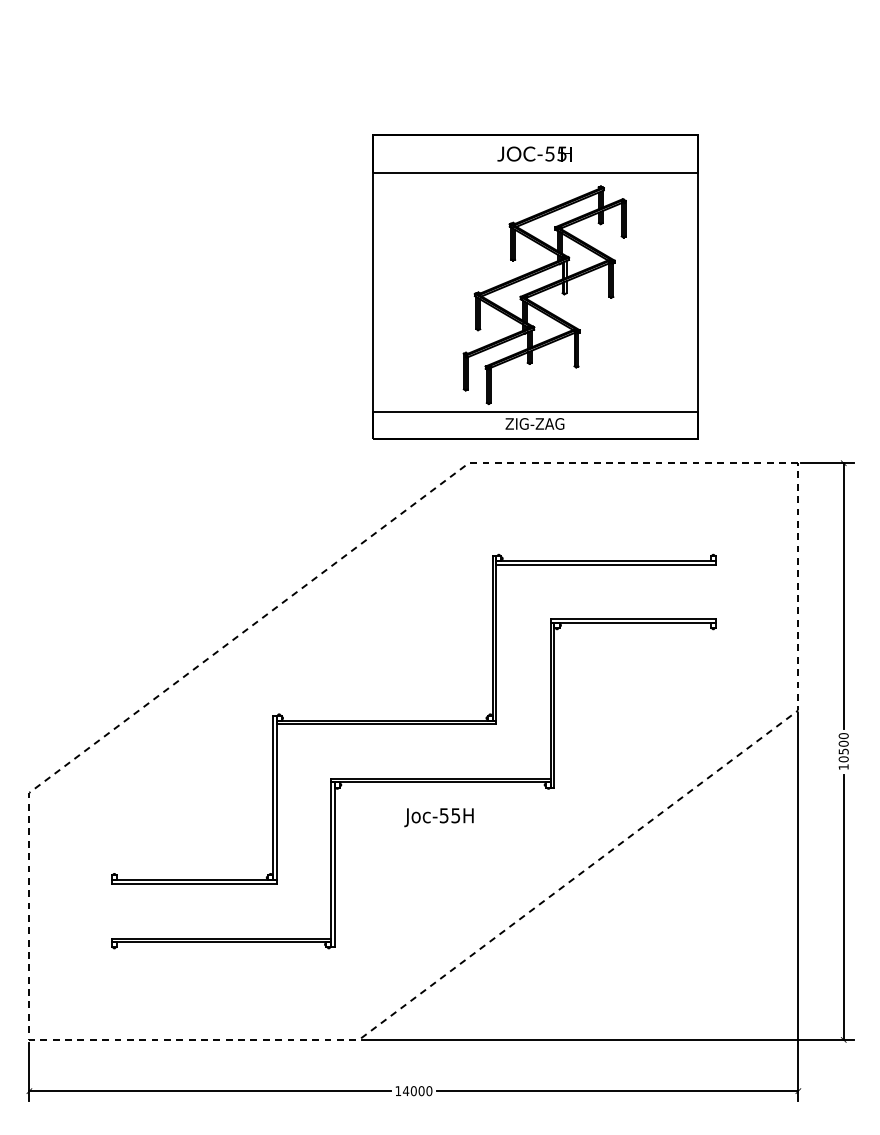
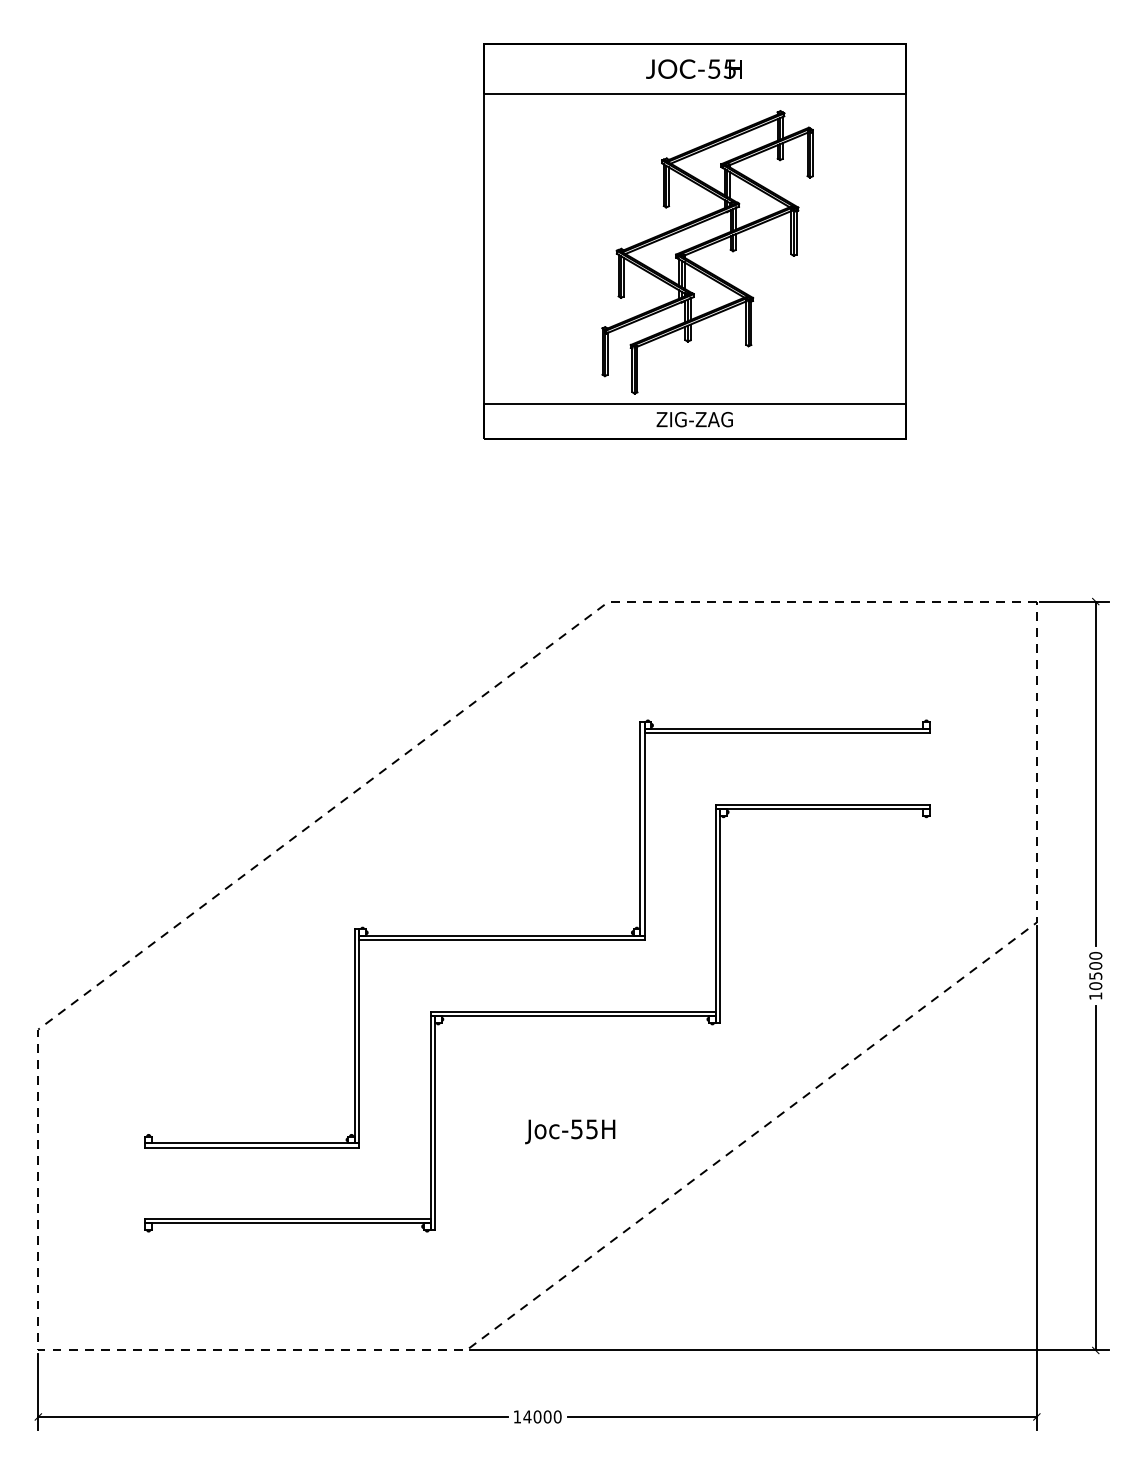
part: (534, 286) -> (694, 241), moved
text: (439, 817) -> (570, 1131), moved

